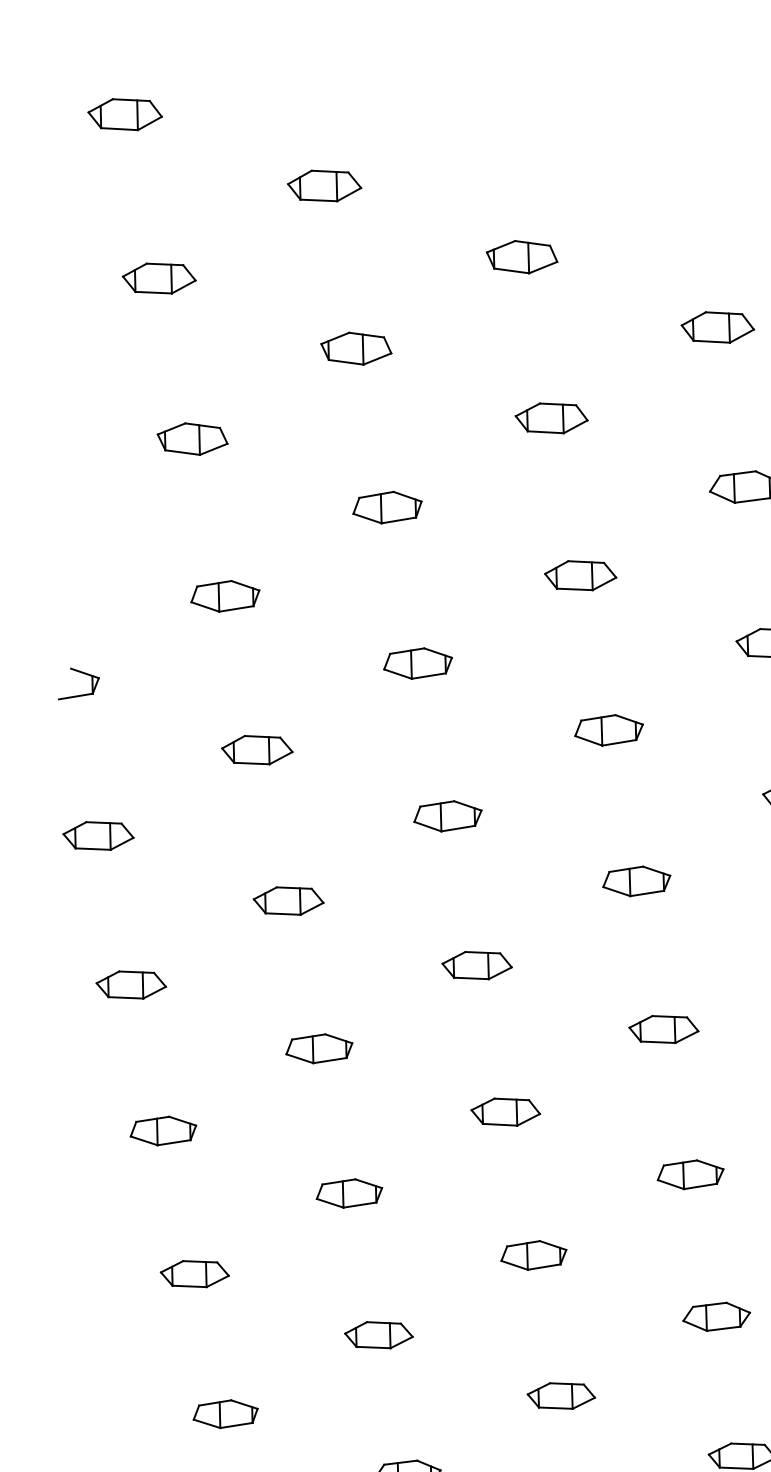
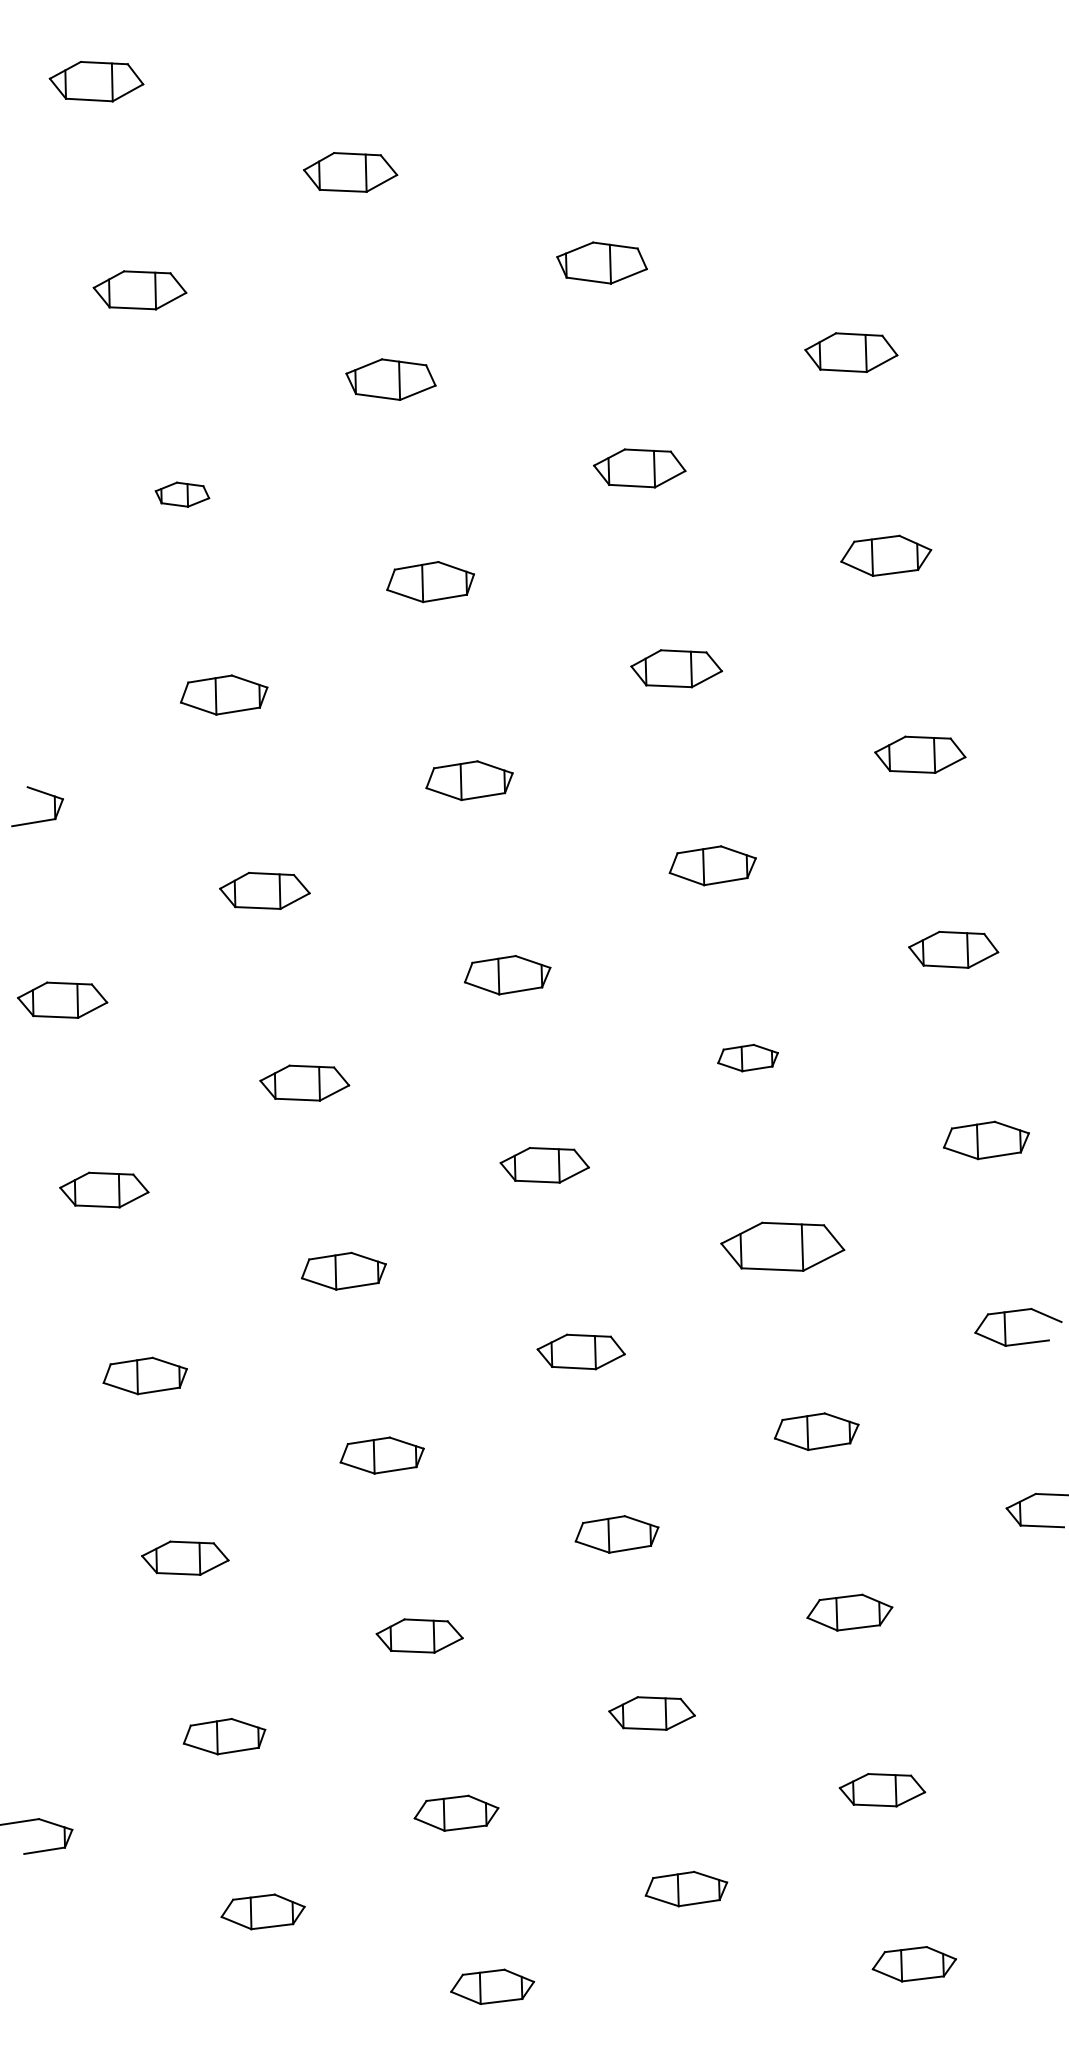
part: (192, 438) -> (182, 494), size x0.6
part: (636, 880) -> (747, 1057), size x0.7
part: (663, 1029) -> (782, 1246), size x1.4

